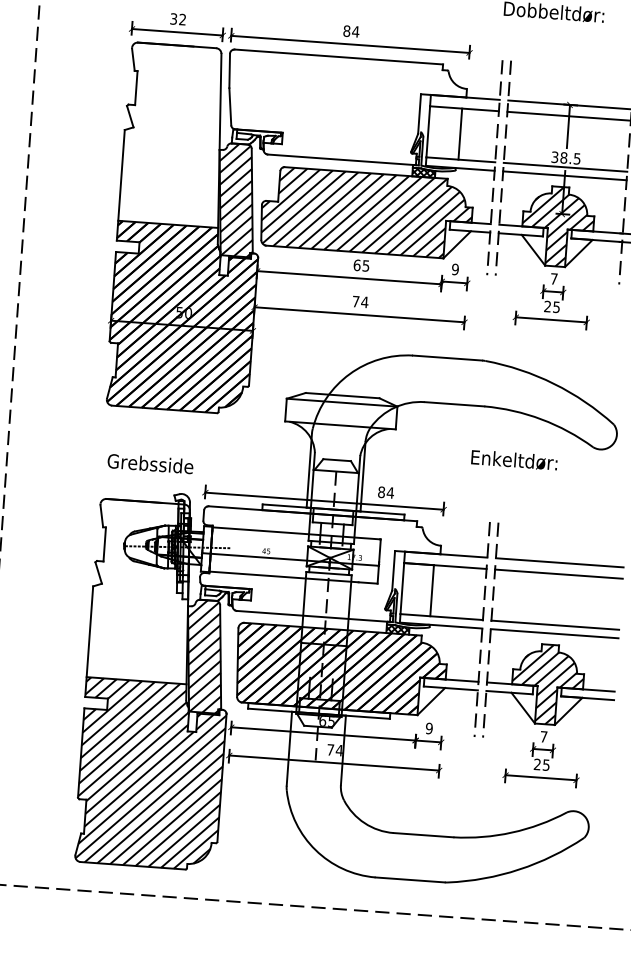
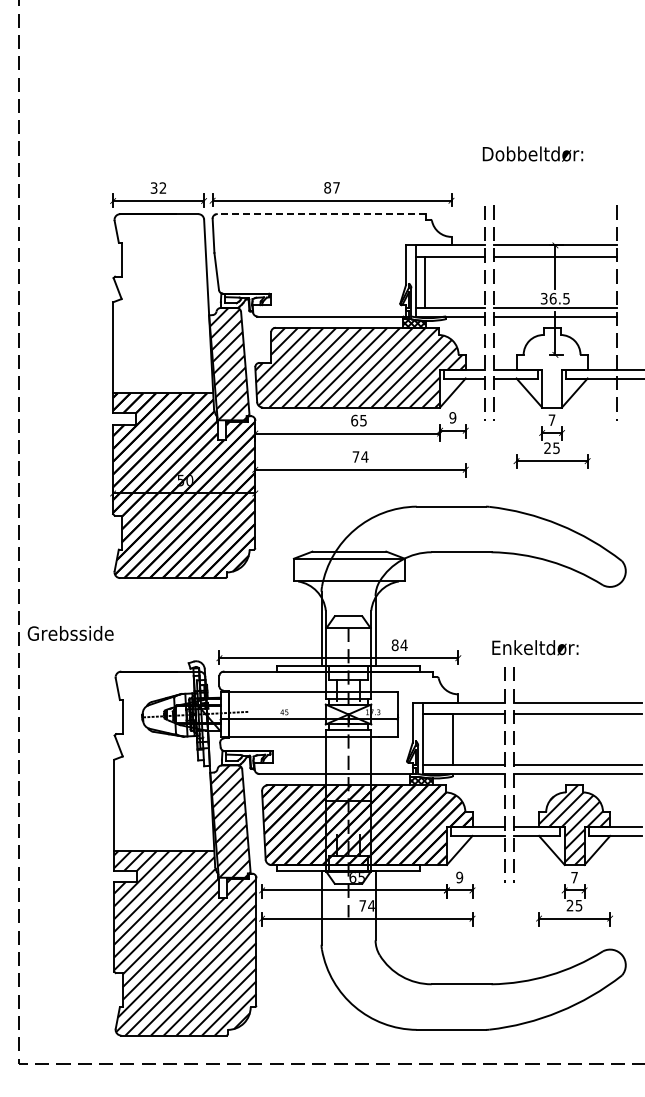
text: (355, 31) -> (336, 187), 84 -> 87
line: (338, 57) -> (321, 214), solid -> dashed
line: (460, 133) -> (425, 281), moved
text: (563, 157) -> (552, 298), 38.5 -> 36.5
hatch: (557, 226) -> (551, 367), removed
text: (514, 459) -> (535, 647), moved
text: (150, 463) -> (70, 633), moved

